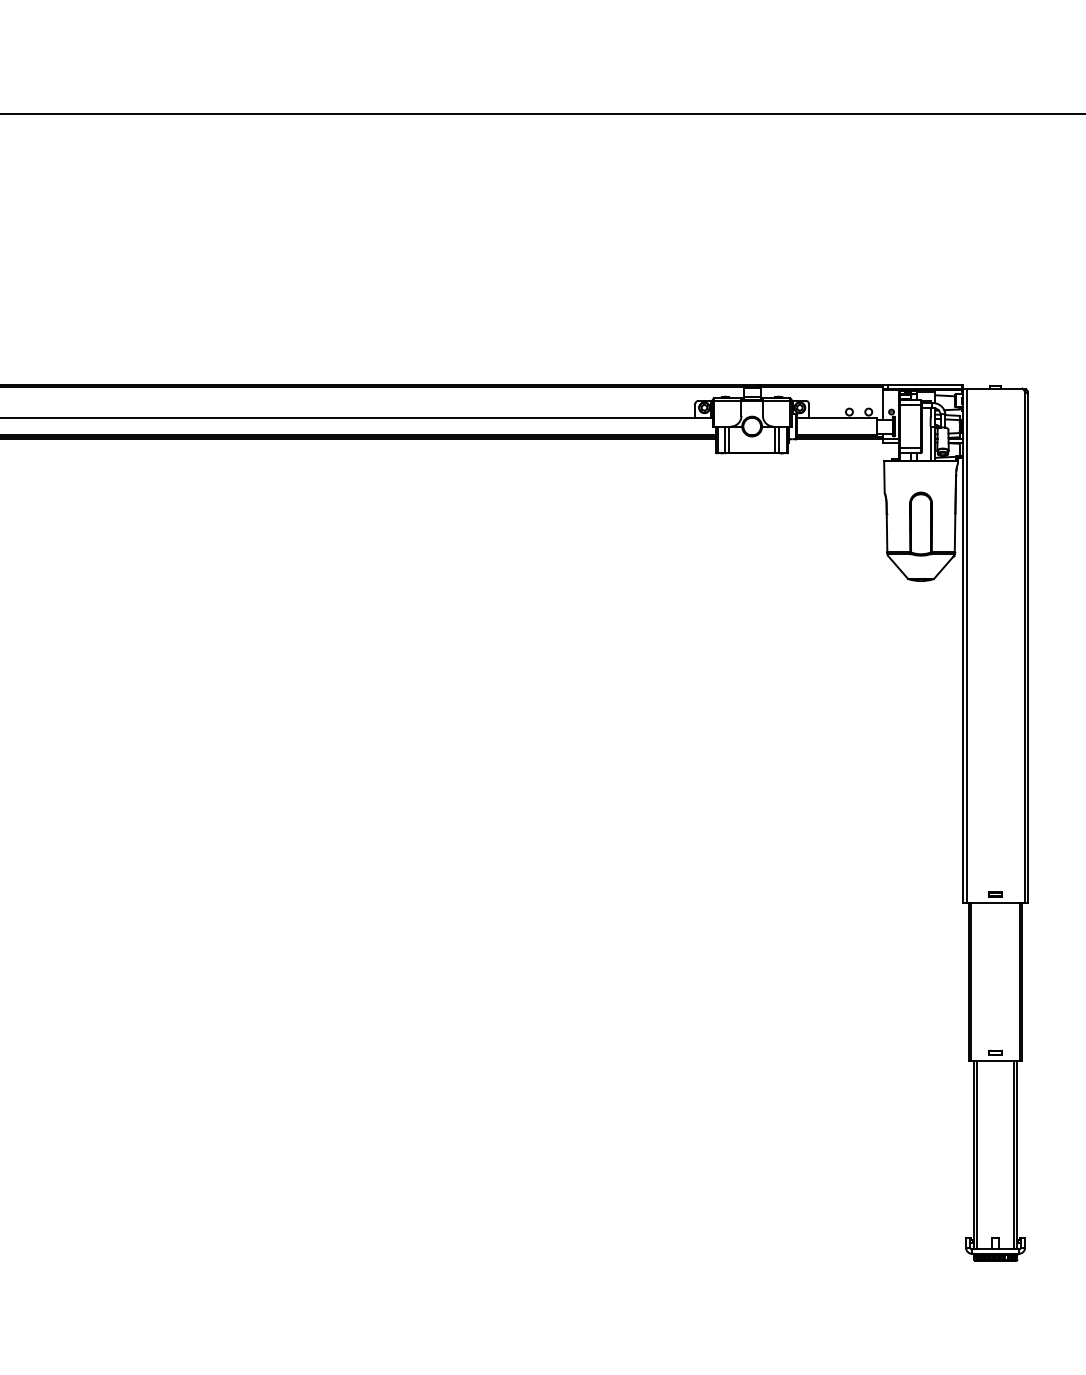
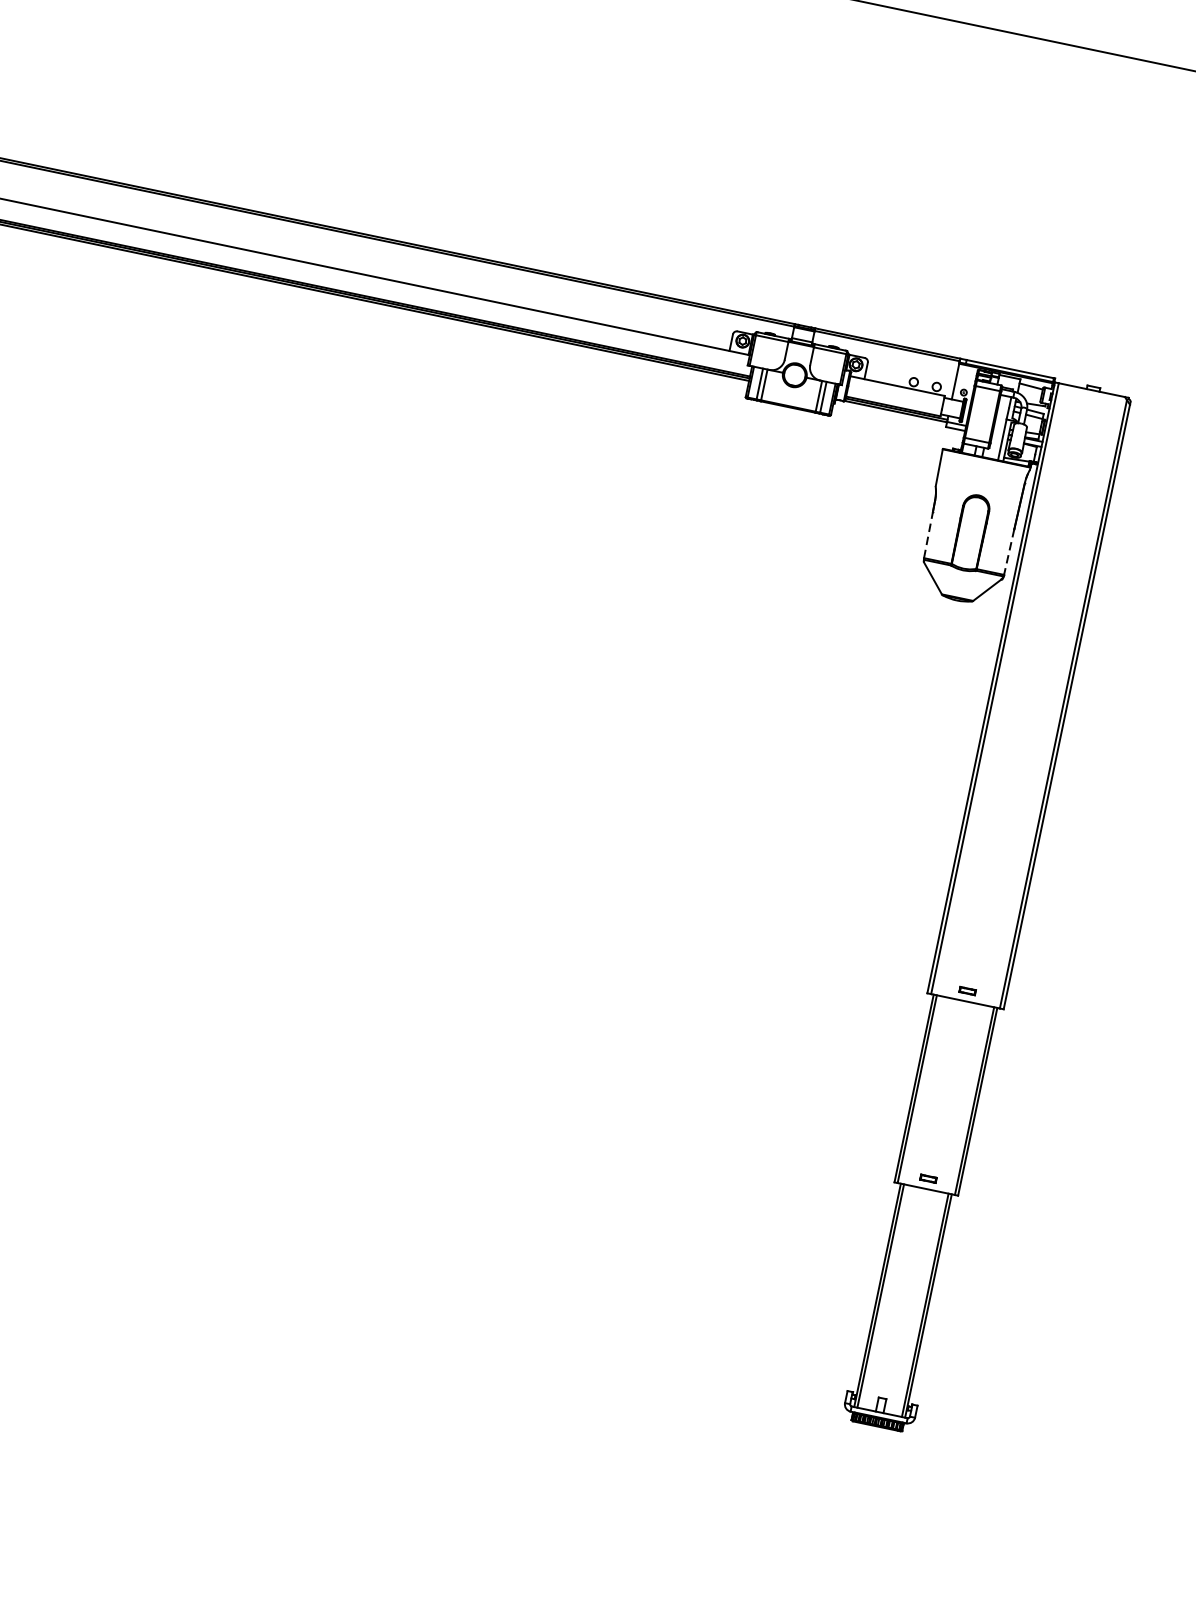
line: (887, 532) -> (929, 534), solid -> dashed
line: (955, 533) -> (1009, 552), solid -> dashed

